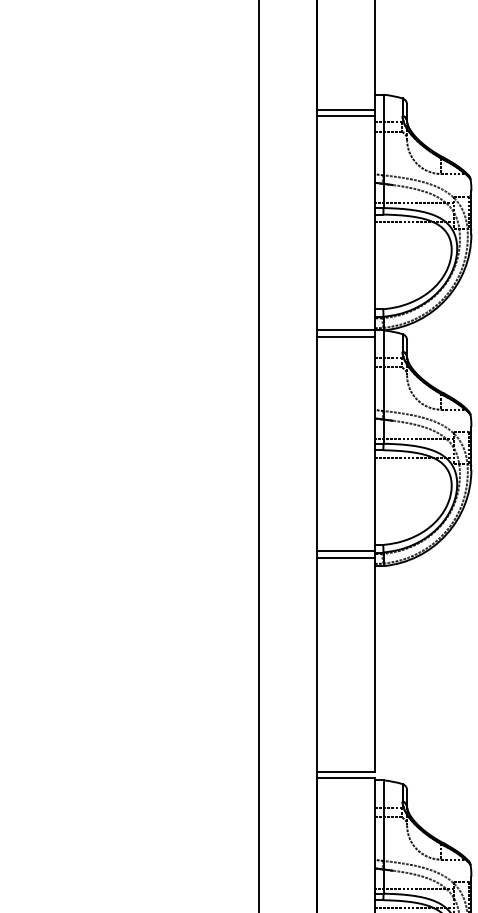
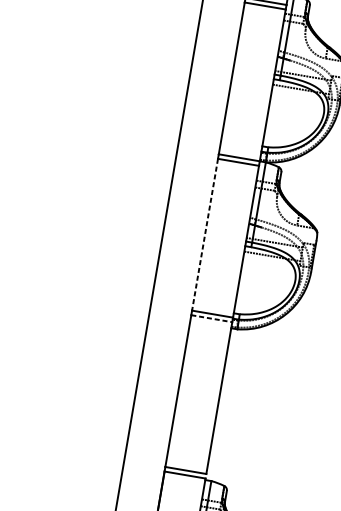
line: (317, 444) -> (205, 235), solid -> dashed
line: (346, 557) -> (212, 318), solid -> dashed

